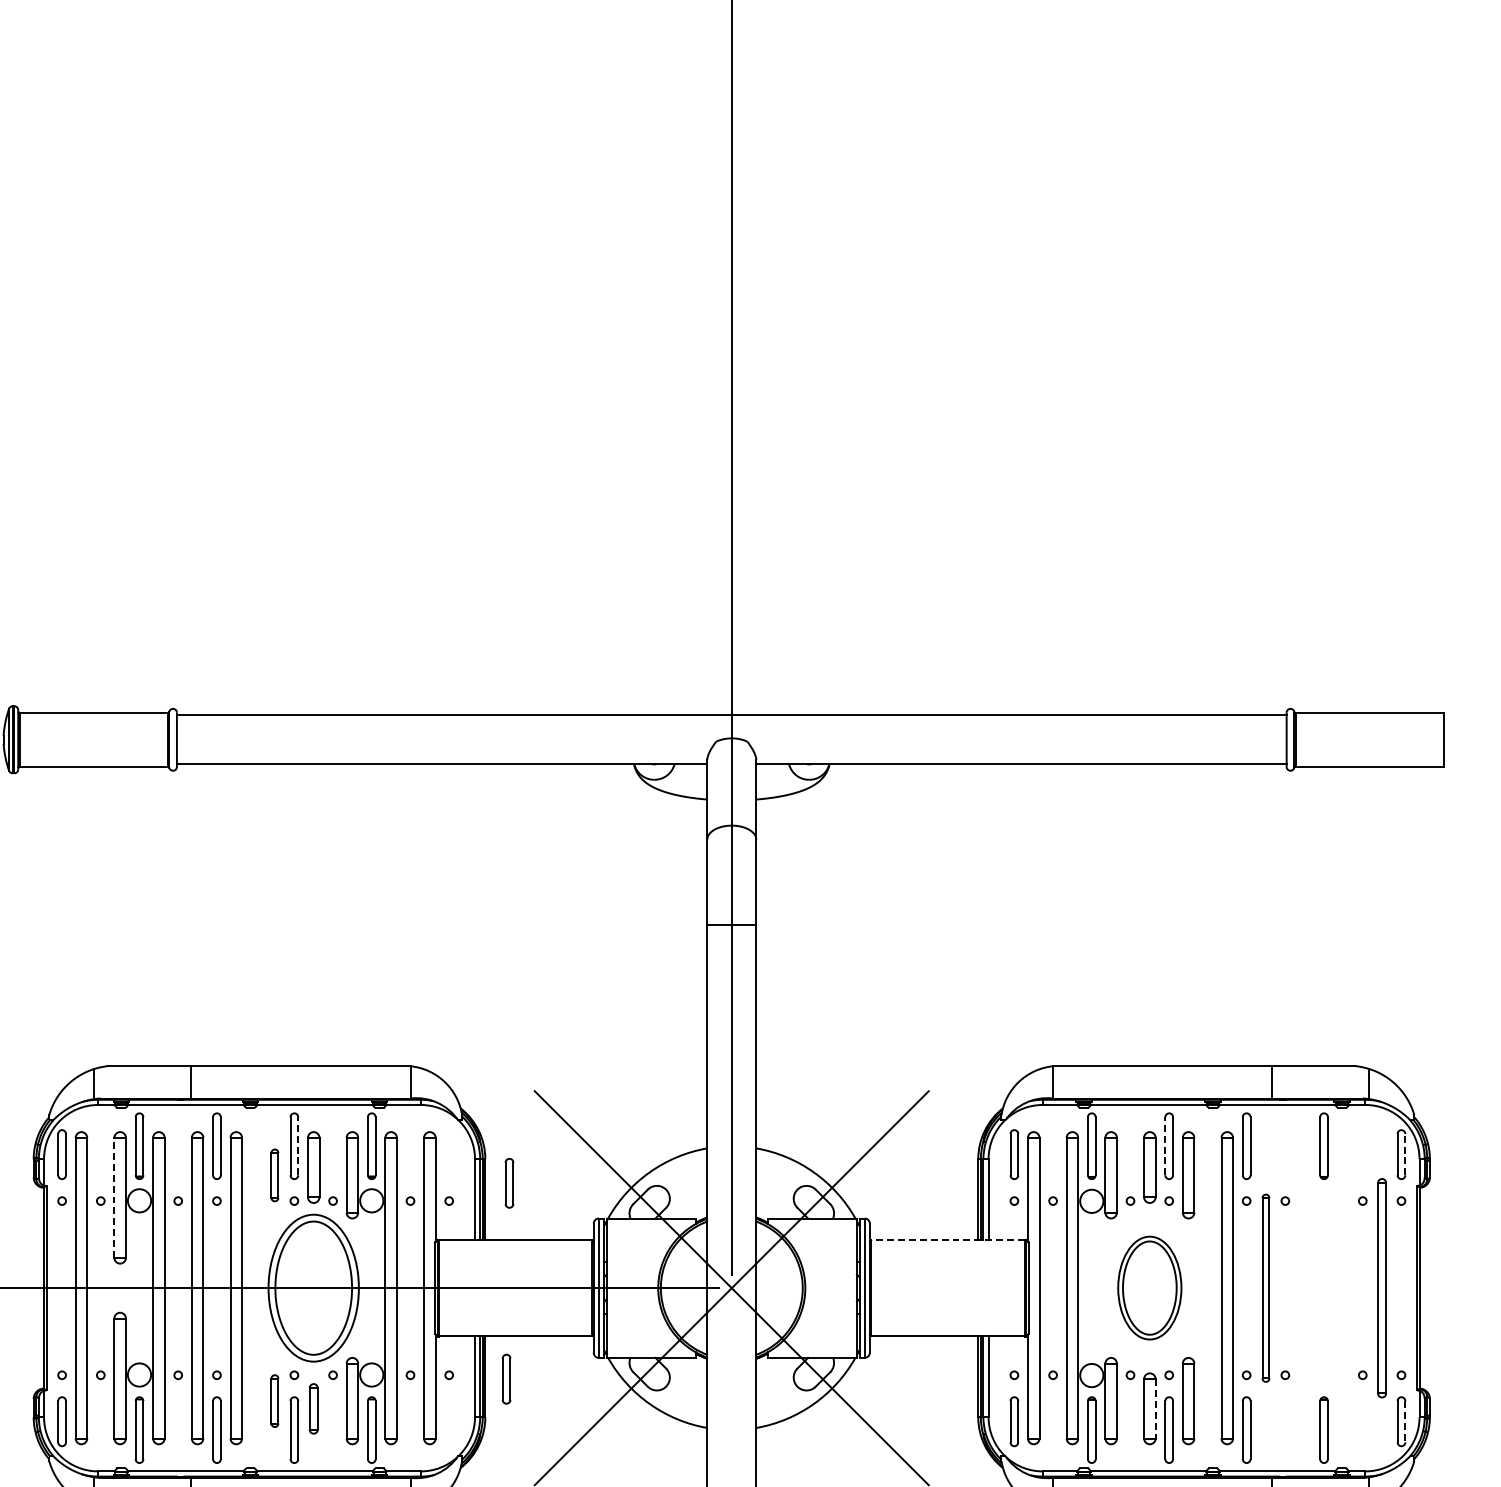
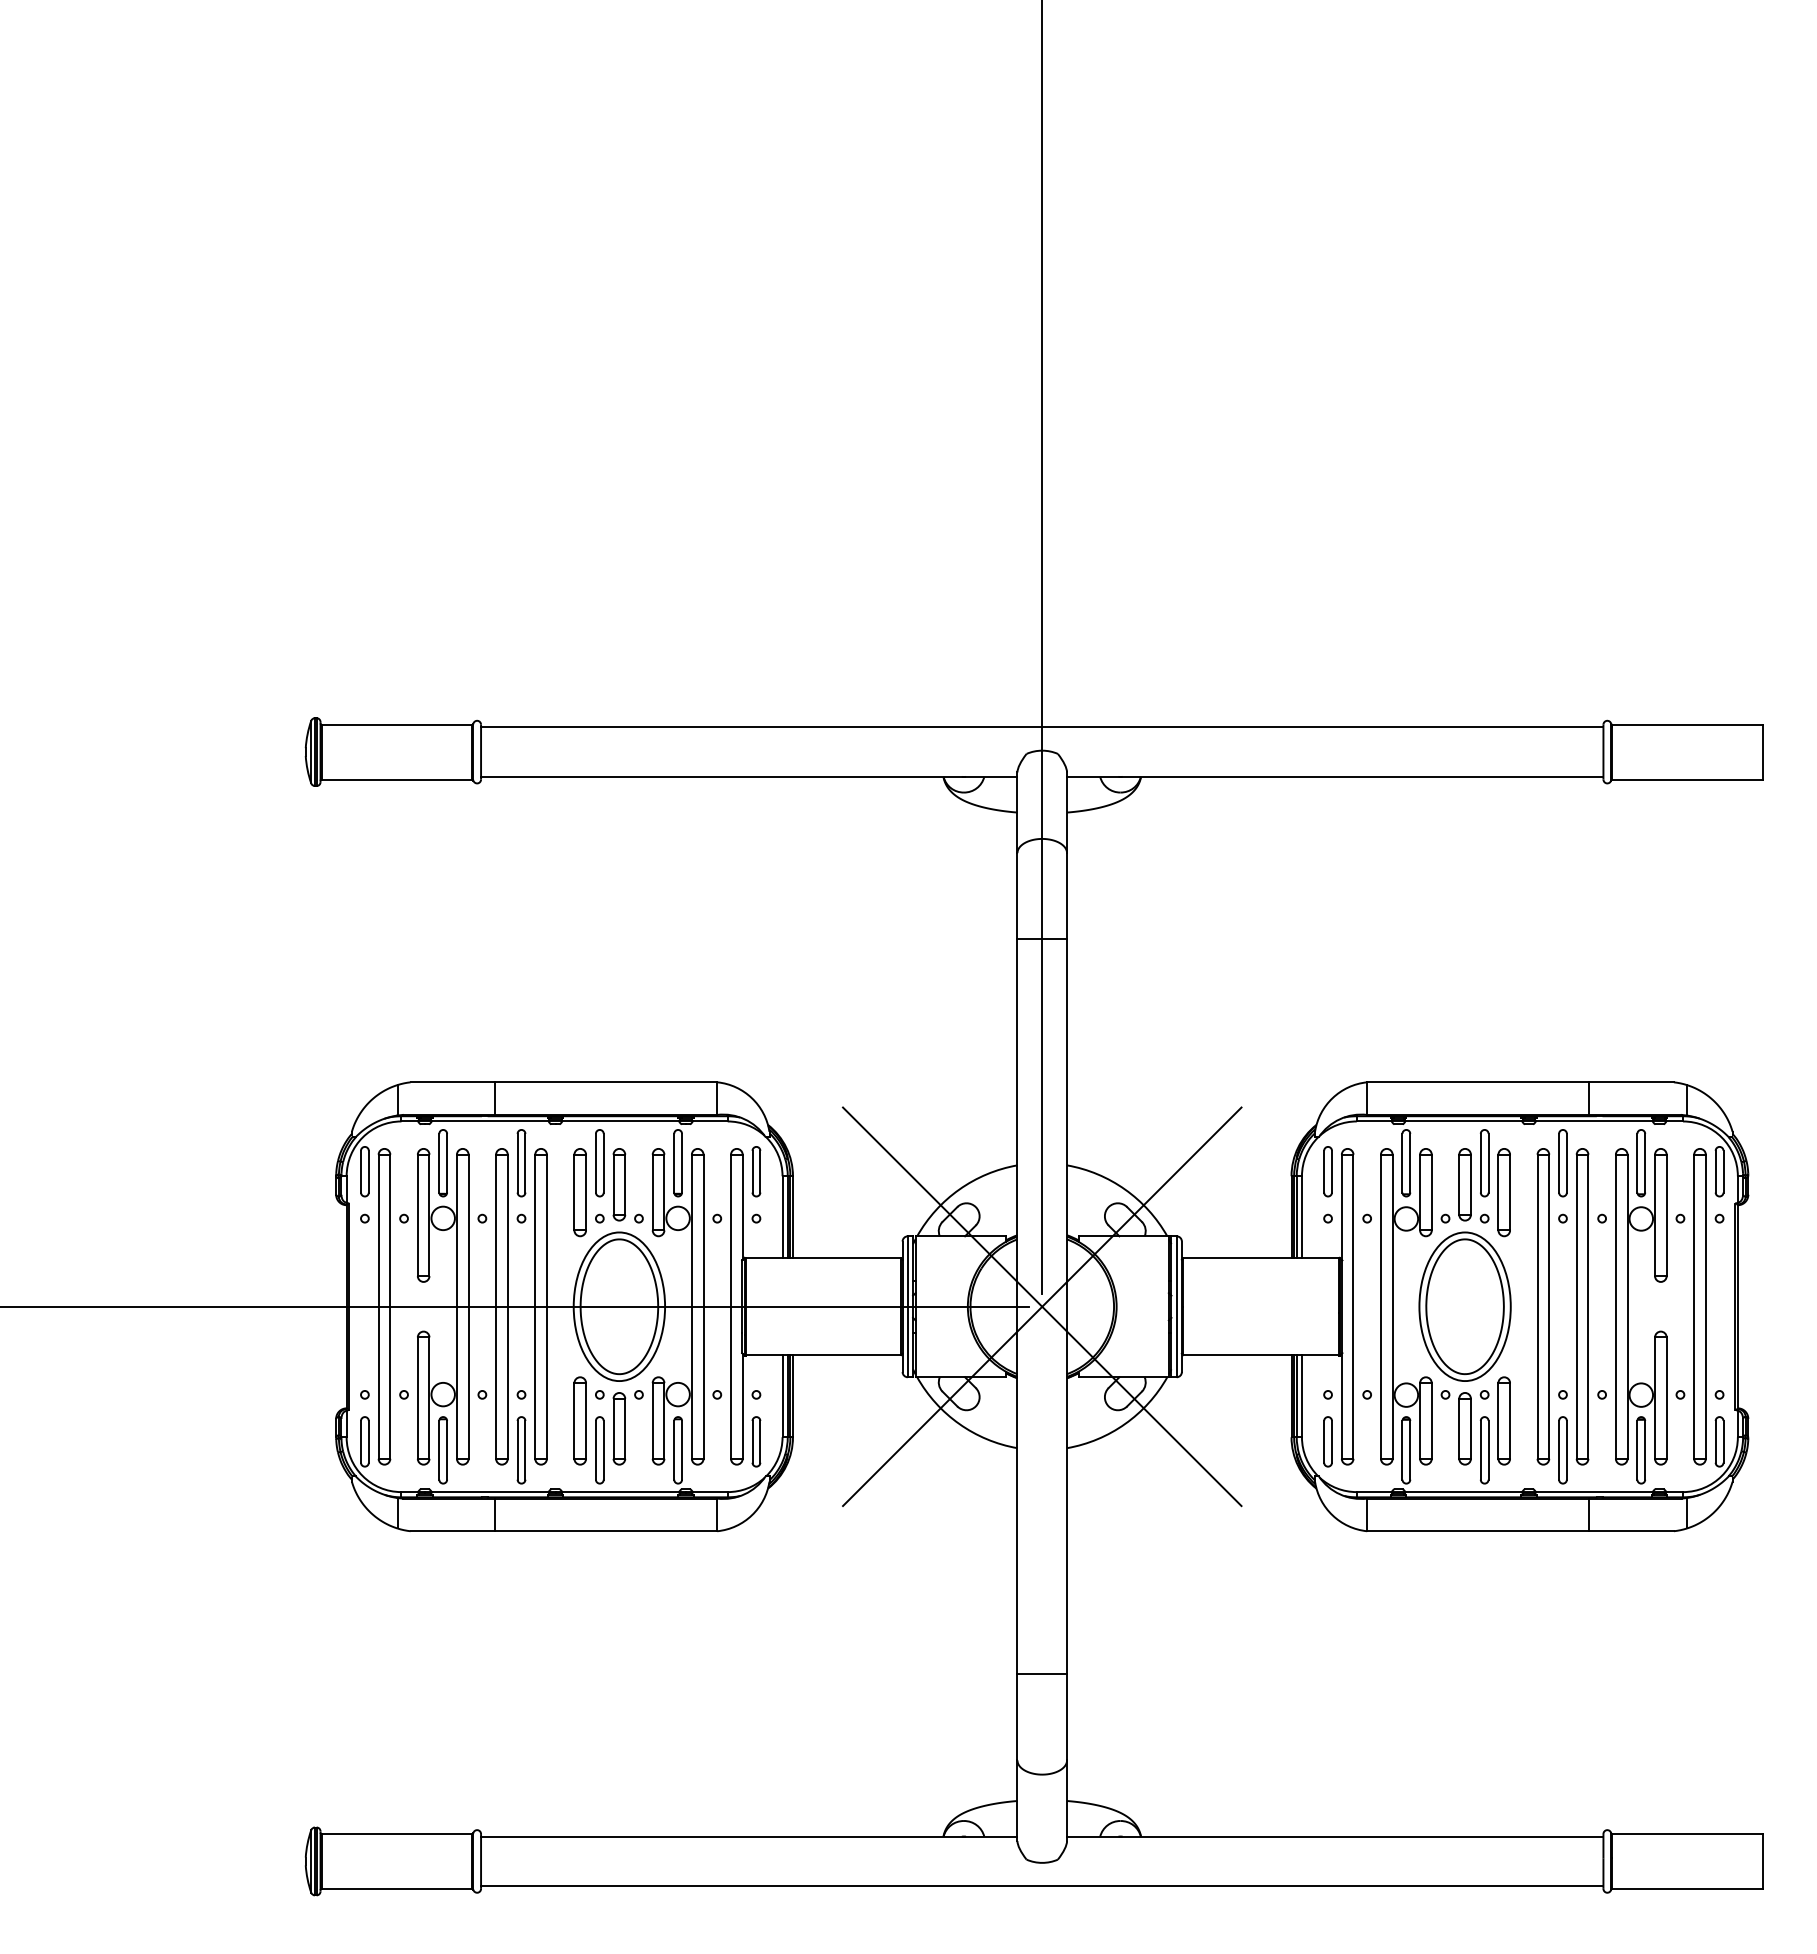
line: (298, 1145) -> (603, 1162), dashed -> solid
line: (1165, 1145) -> (1480, 1162), dashed -> solid
line: (1405, 1154) -> (1723, 1171), dashed -> solid
part: (274, 1175) -> (579, 1192), size x1.67
part: (509, 1183) -> (756, 1171), moved
line: (114, 1197) -> (417, 1215), dashed -> solid
line: (947, 1240) -> (1260, 1258), dashed -> solid
part: (1149, 1287) -> (1464, 1306), size x1.43
part: (1265, 1287) -> (1582, 1306), size x1.67
part: (1311, 1287) -> (1628, 1306), added
part: (1381, 1287) -> (1699, 1306), size x1.43
part: (506, 1378) -> (756, 1441), moved
part: (274, 1400) -> (579, 1420), size x1.67
part: (313, 1408) -> (619, 1428), size x1.43
line: (1155, 1409) -> (1470, 1429), dashed -> solid
line: (1405, 1421) -> (1723, 1441), dashed -> solid

